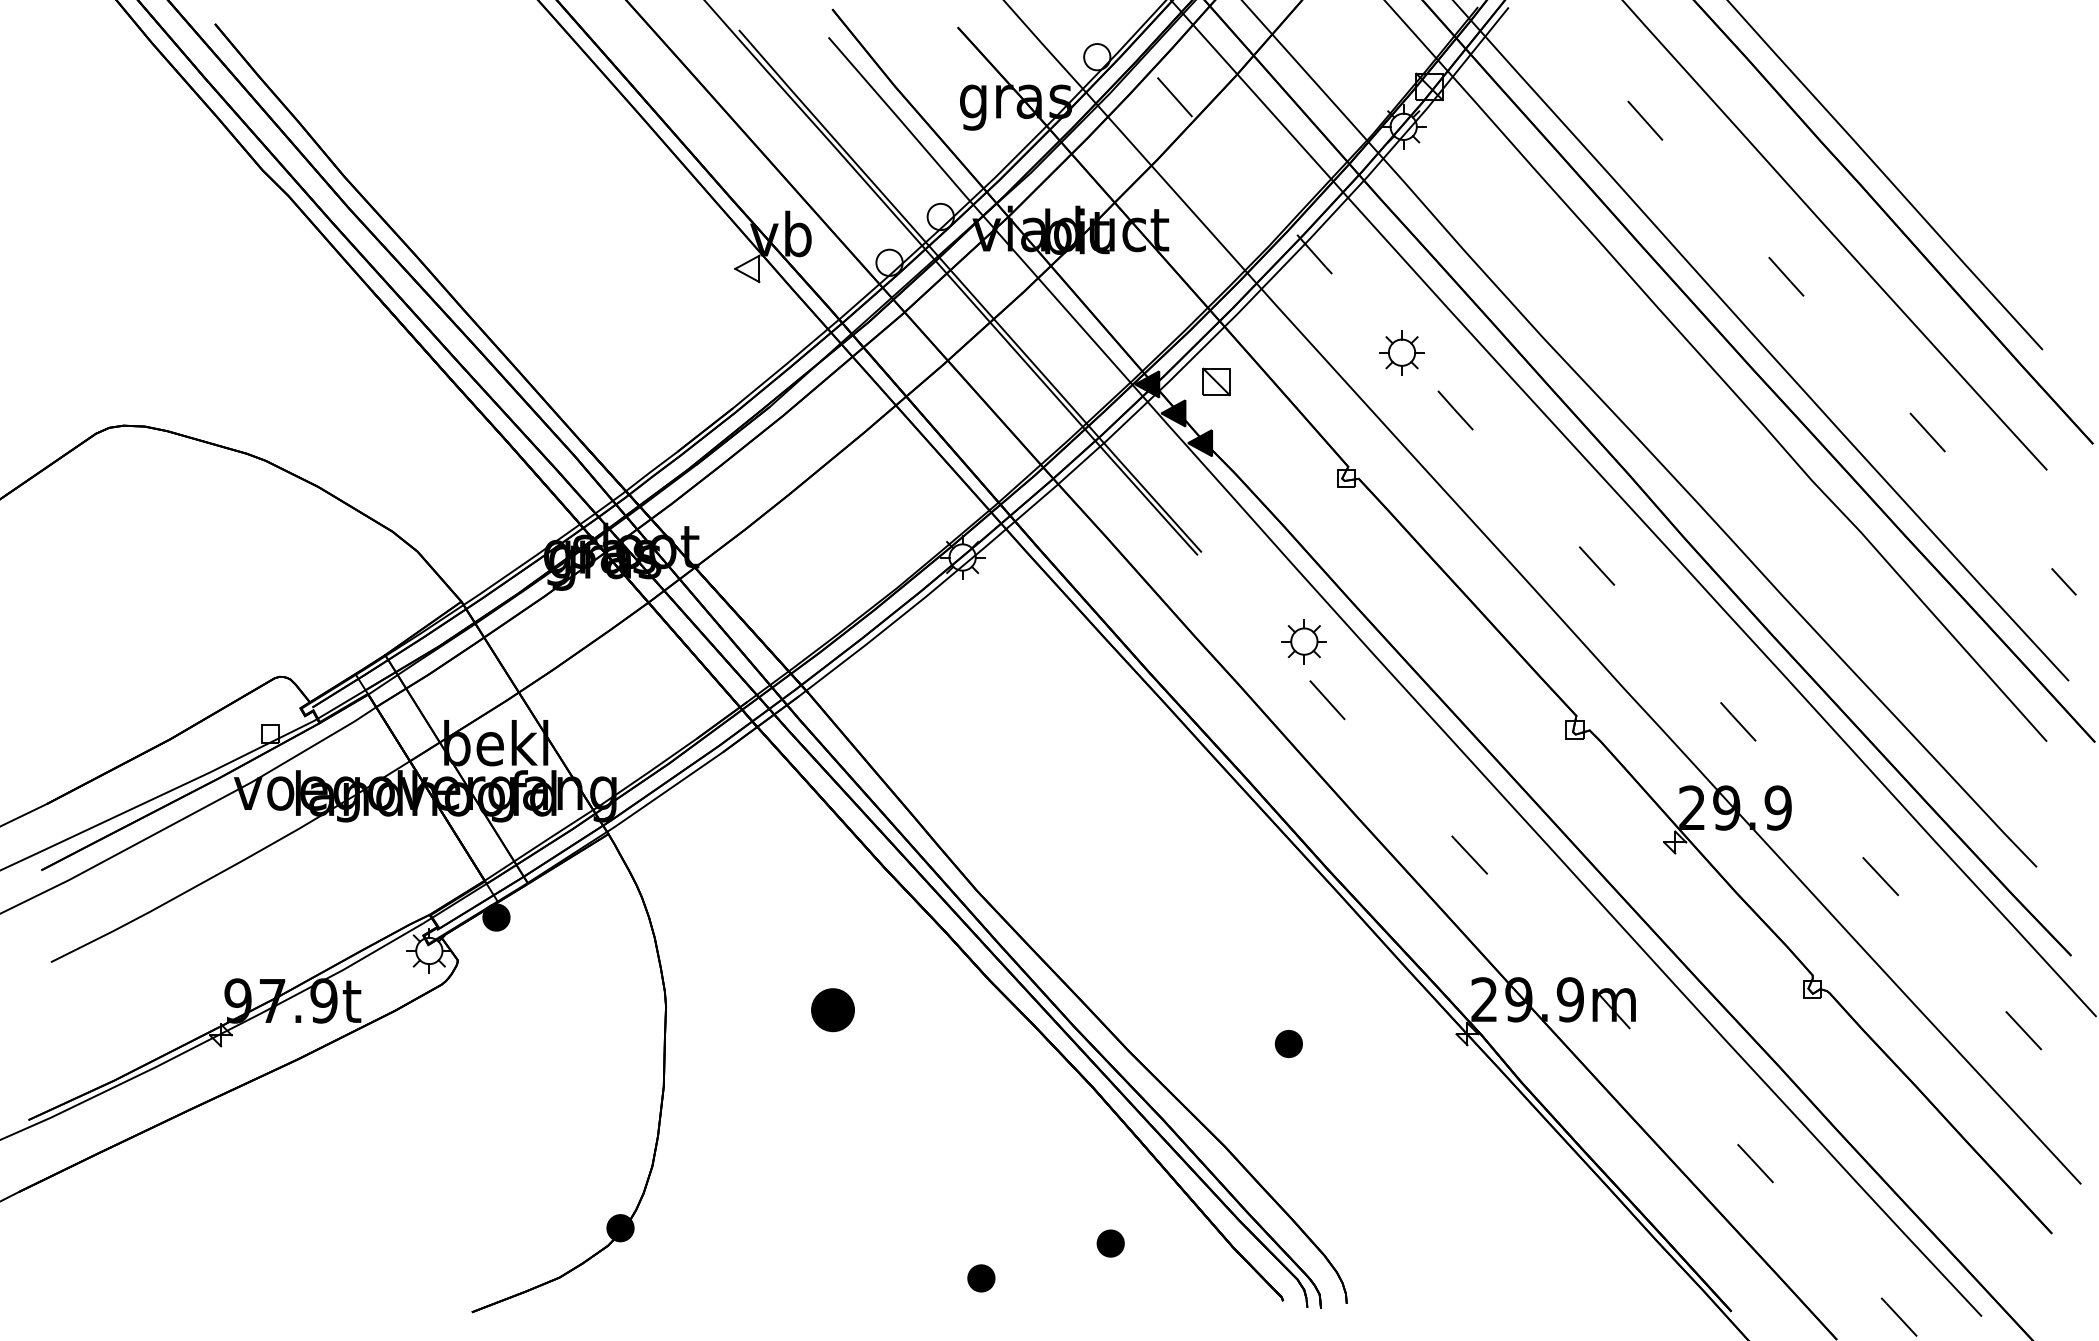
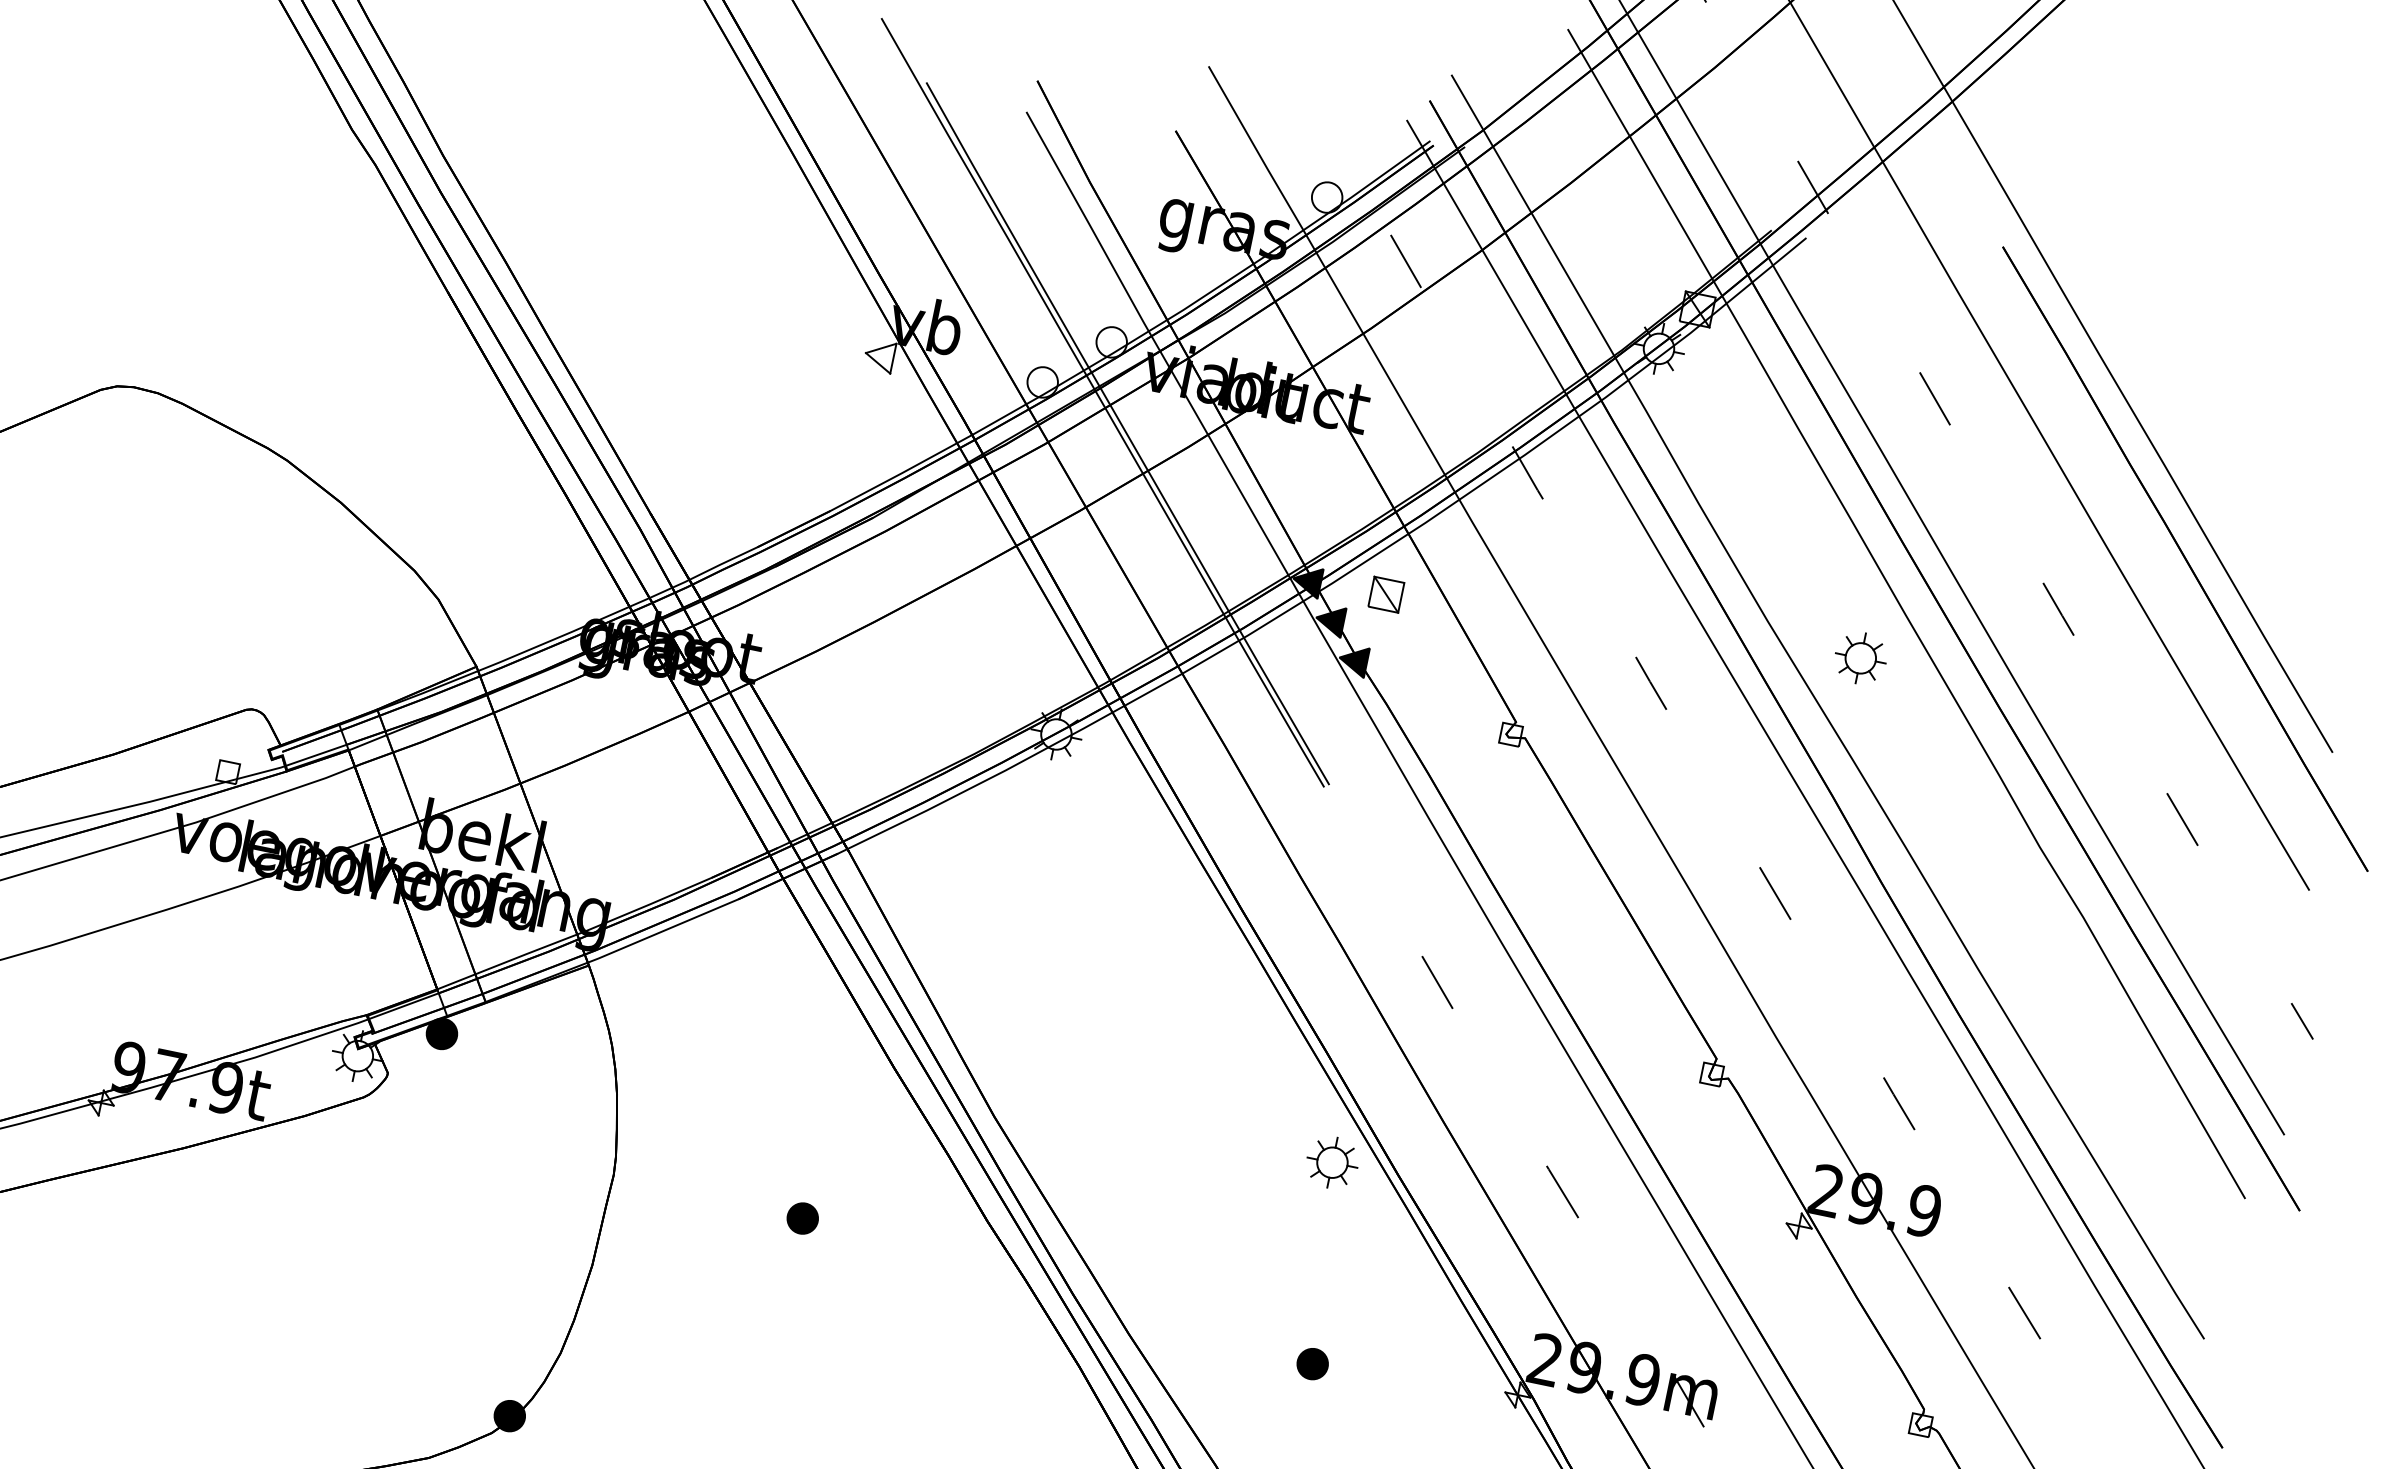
part: (1401, 352) -> (1860, 657), moved
part: (1303, 641) -> (1331, 1162), moved
part: (833, 1010) -> (803, 1218), size x0.62

